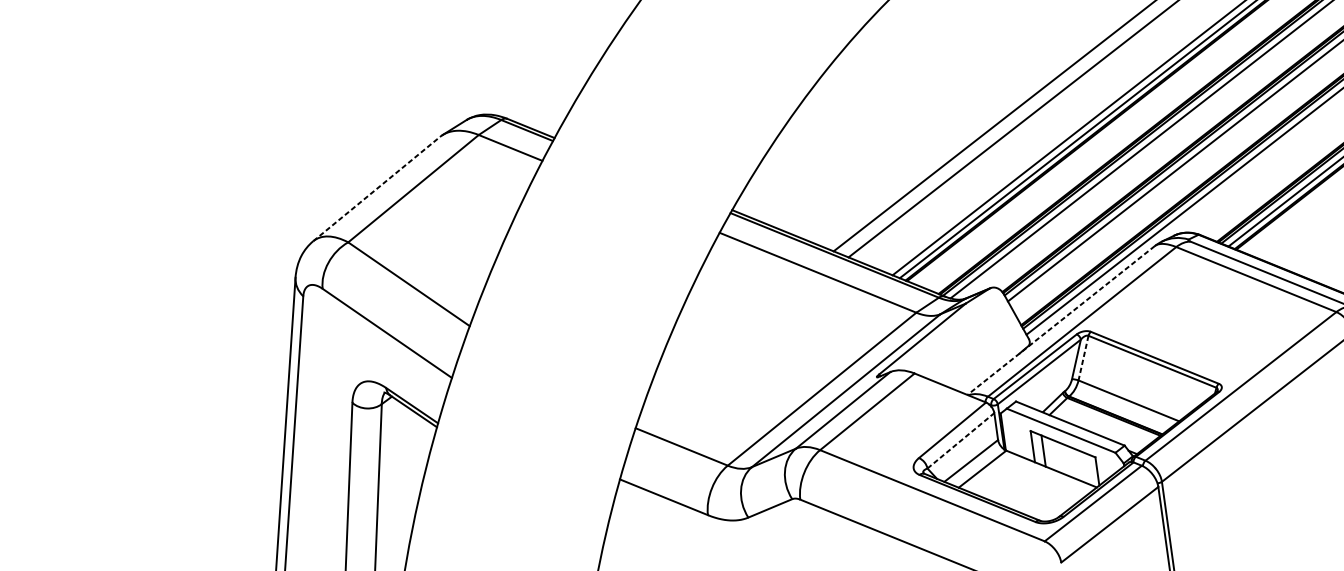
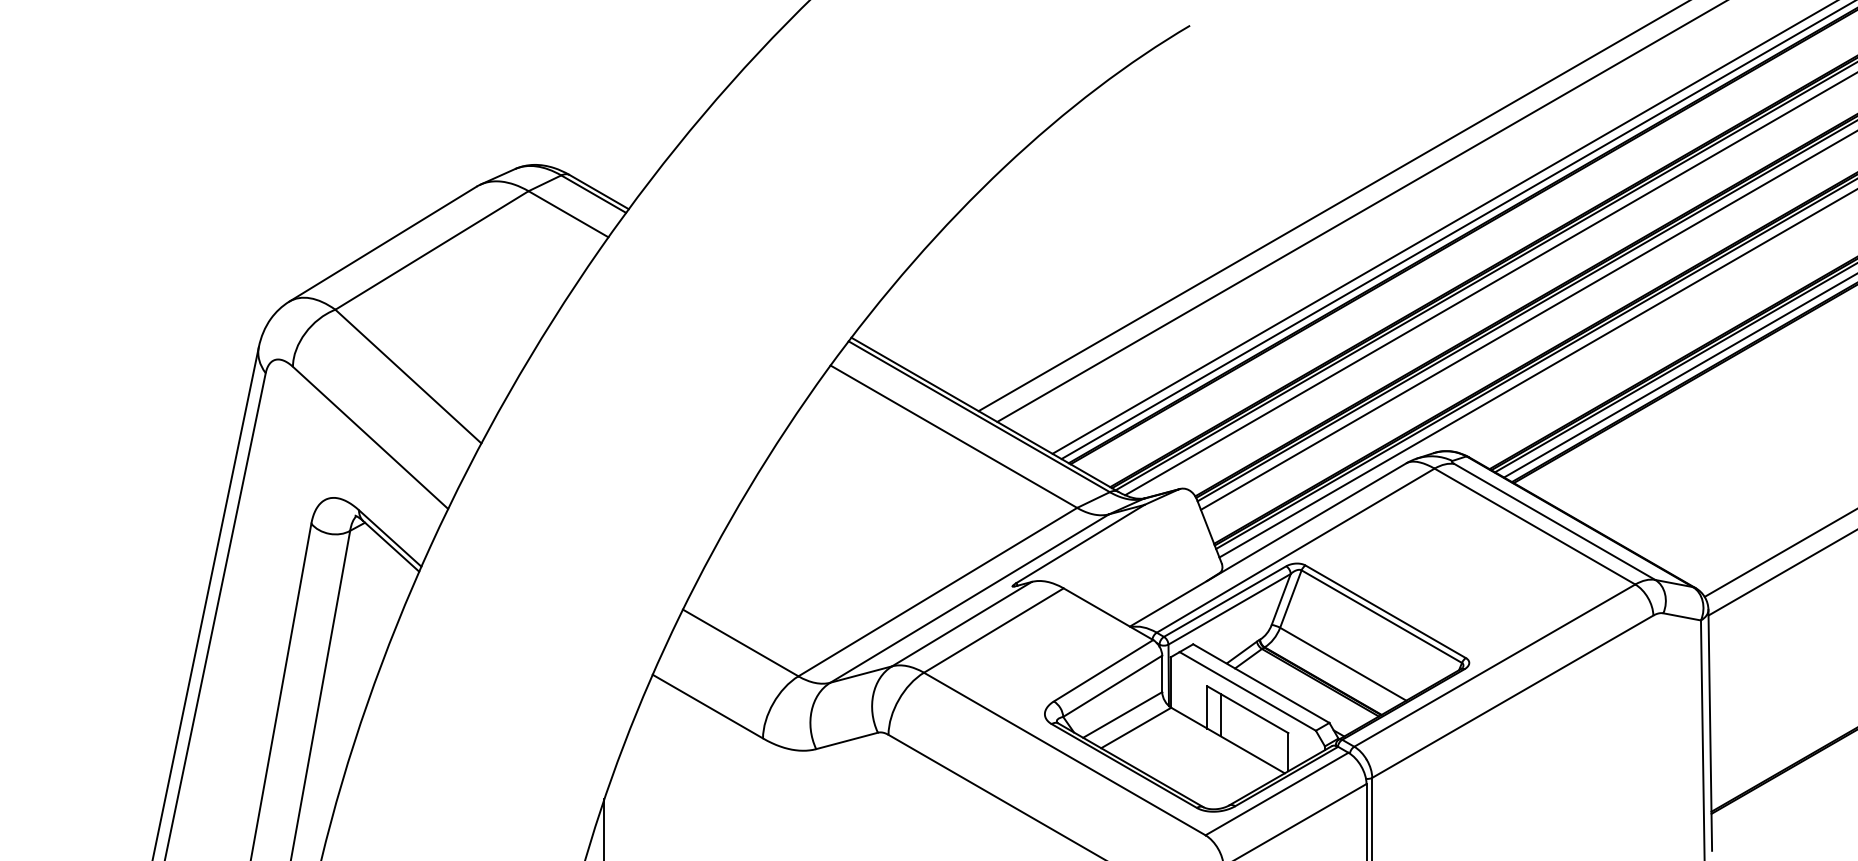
line: (376, 188) -> (383, 243), dashed -> solid
line: (1060, 320) -> (1267, 545), dashed -> solid
line: (1083, 358) -> (1290, 599), dashed -> solid
line: (961, 440) -> (1113, 686), dashed -> solid

